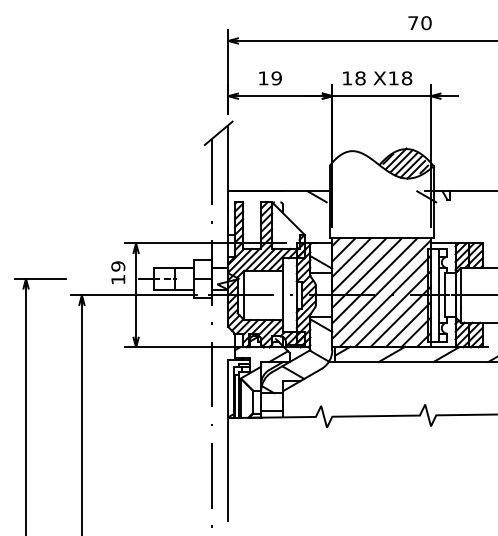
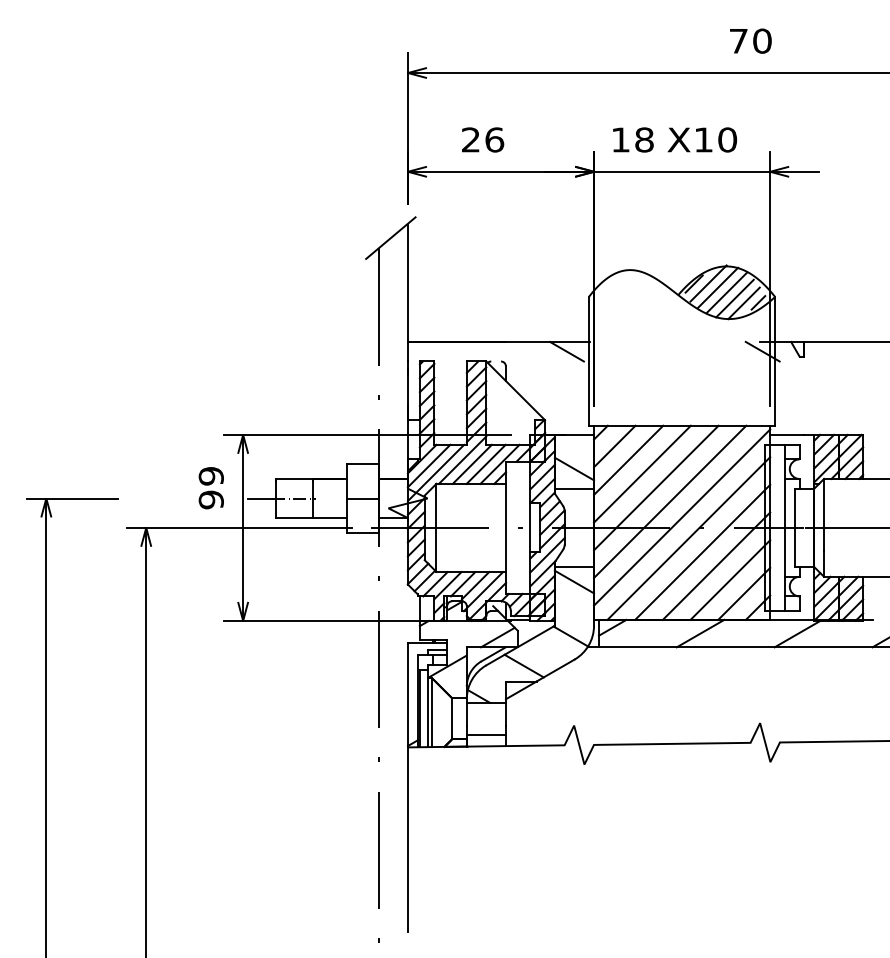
text: (270, 78) -> (483, 140), 19 -> 26
text: (406, 78) -> (726, 140), X18 -> X10
text: (118, 279) -> (211, 499), 19 -> 99

